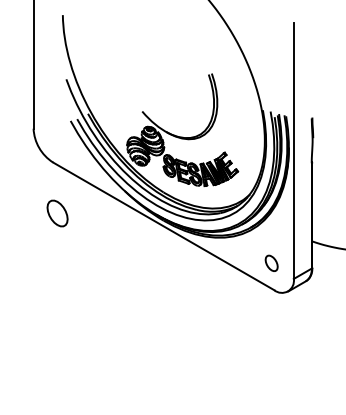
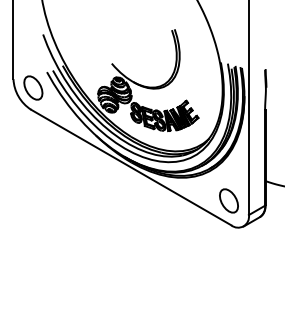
part: (57, 213) -> (33, 88), moved
part: (271, 263) -> (228, 201), size x1.67

